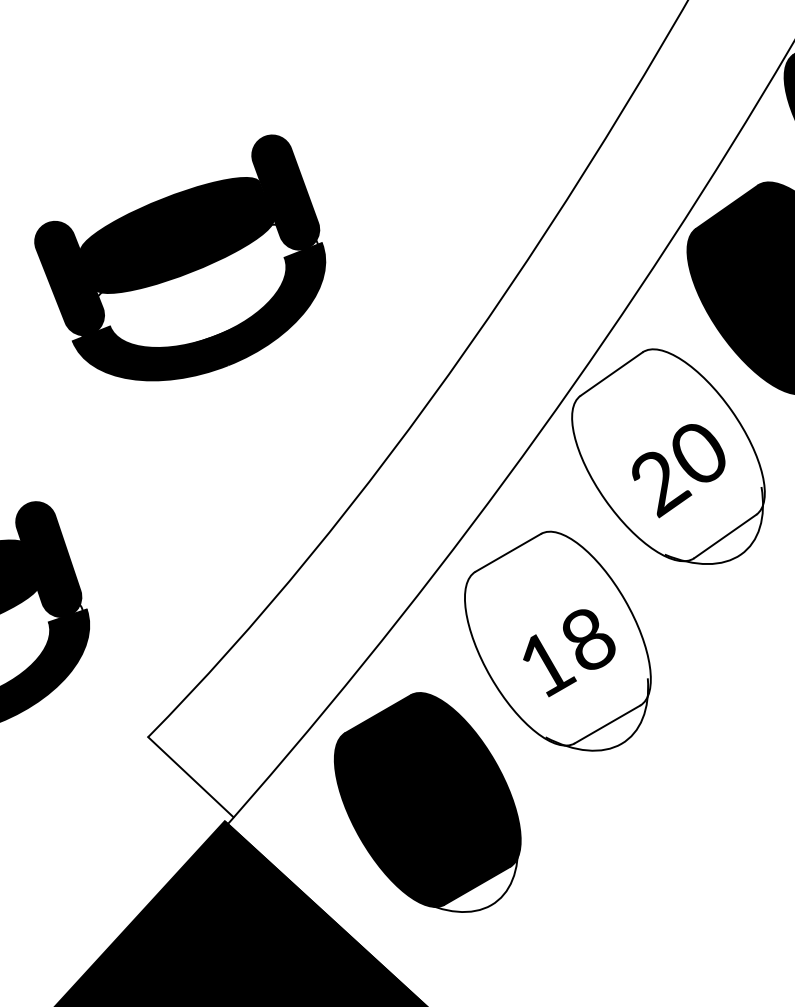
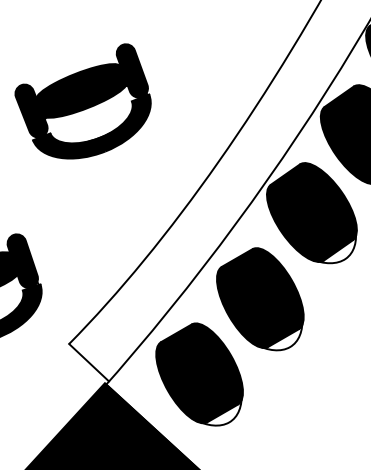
part: (178, 258) -> (82, 101), moved
fill: (667, 455) -> (311, 212), added
fill: (558, 637) -> (260, 297), added

